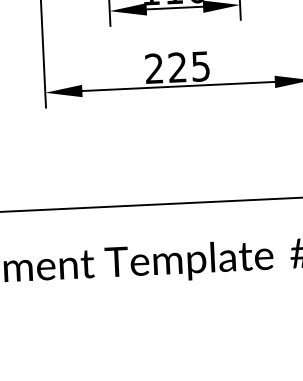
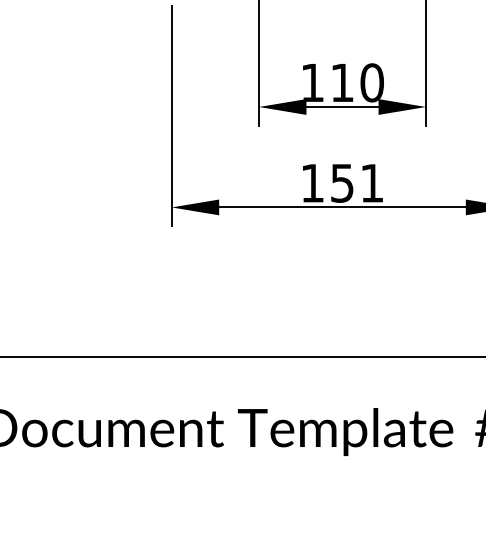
text: (177, 67) -> (342, 182), 225 -> 151

